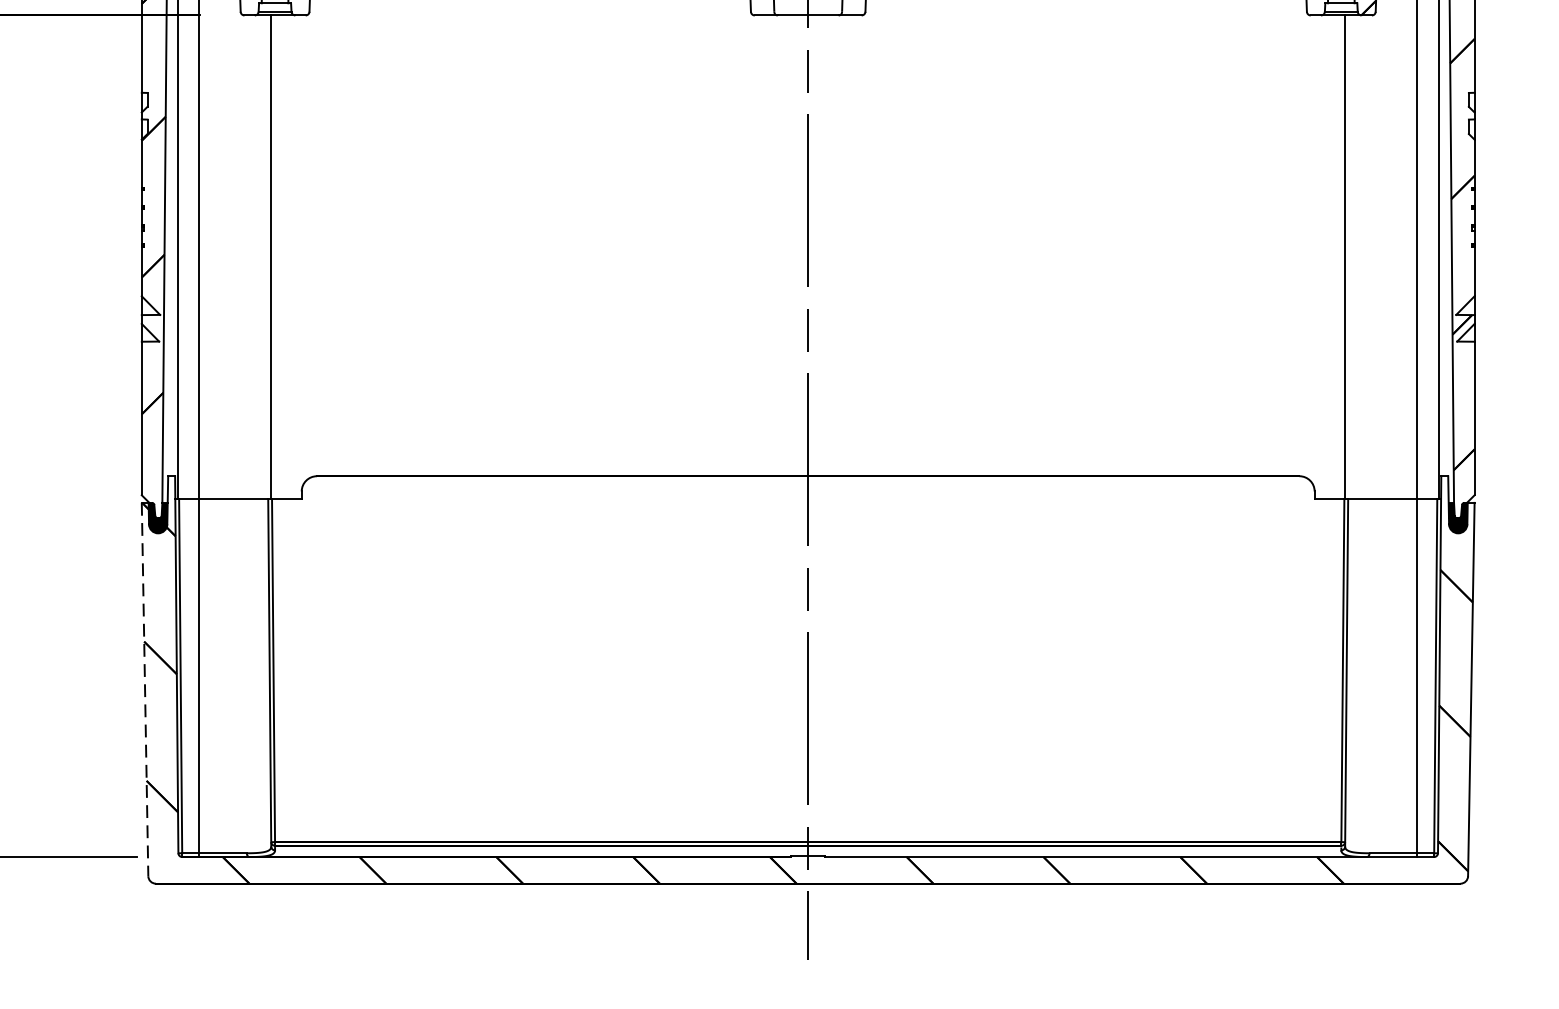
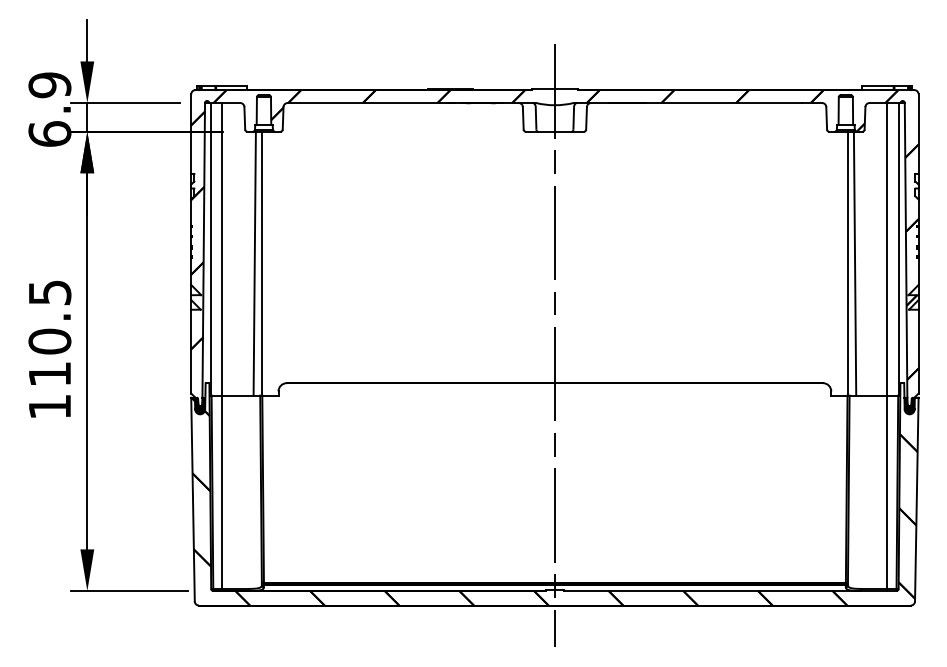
line: (257, 256) -> (254, 263), added
line: (1357, 256) -> (854, 263), added
line: (145, 689) -> (193, 499), dashed -> solid

